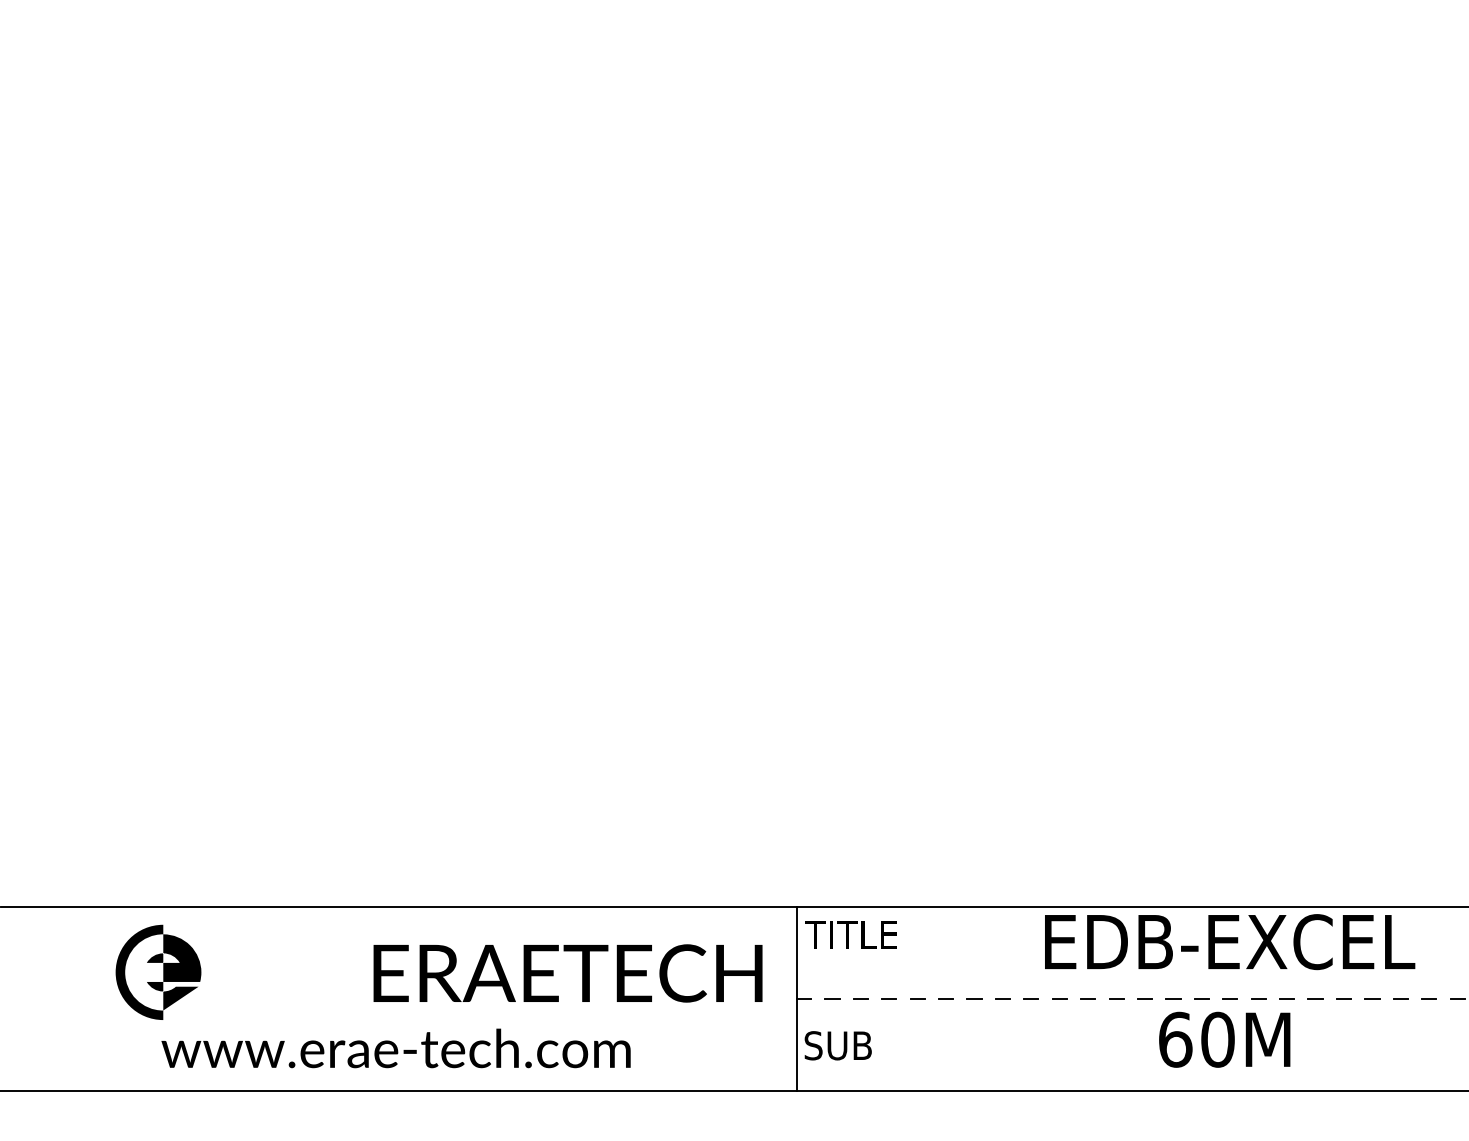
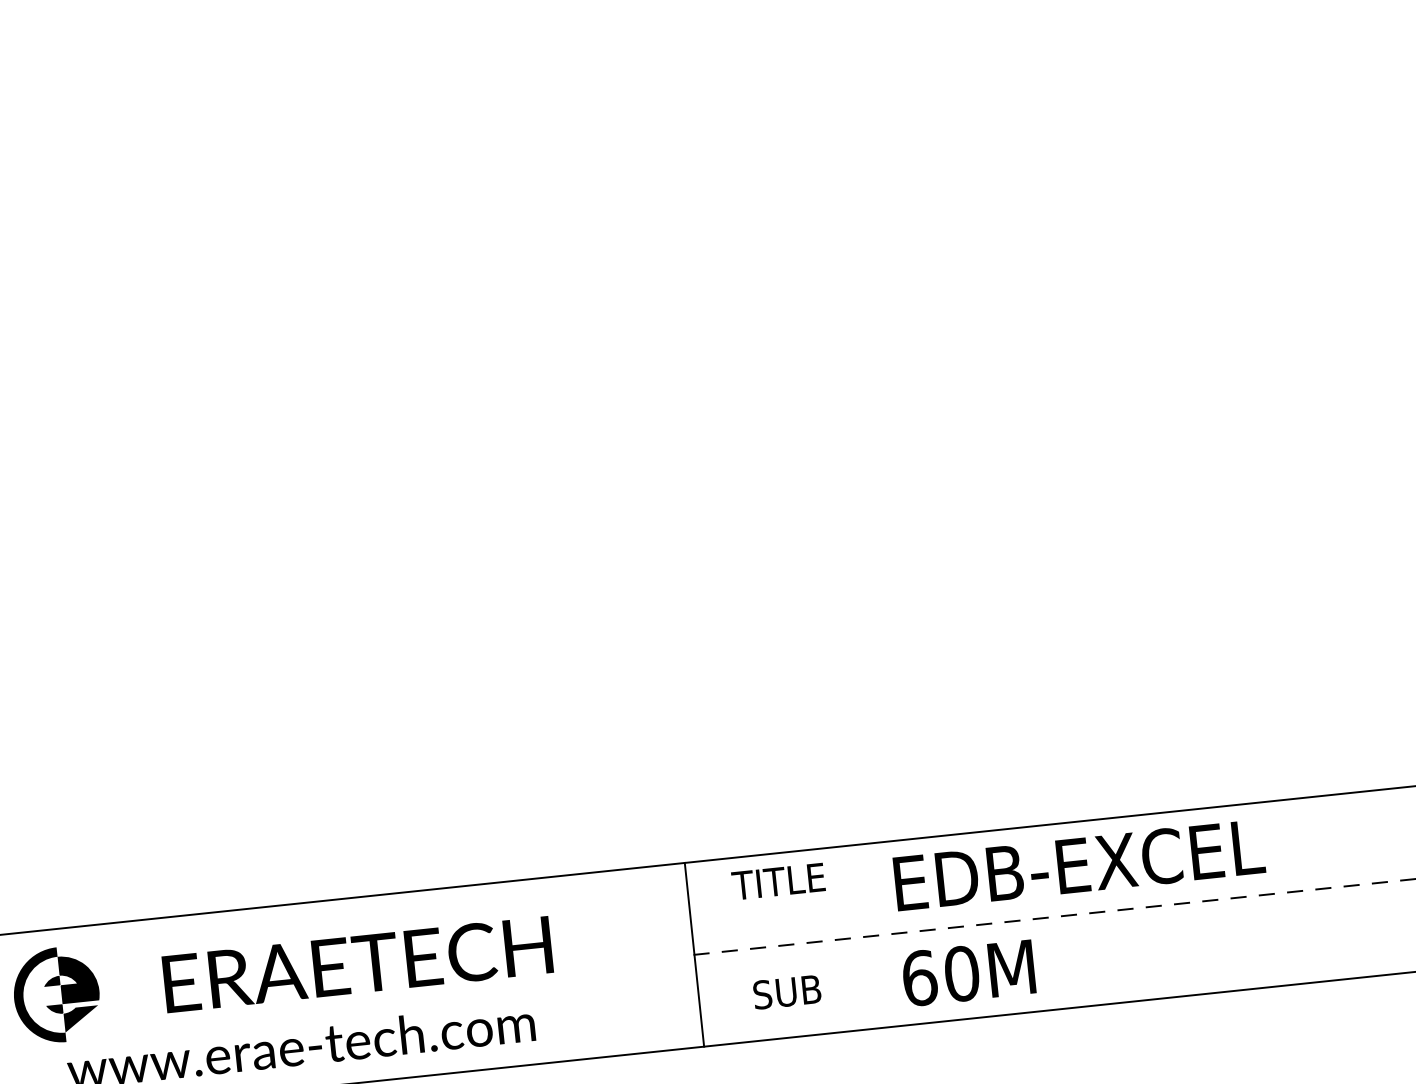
text: (850, 934) -> (777, 881), moved
text: (1230, 942) -> (1079, 865), moved
text: (567, 973) -> (357, 964), moved
text: (1224, 1039) -> (968, 972), moved
text: (837, 1045) -> (786, 991), moved

